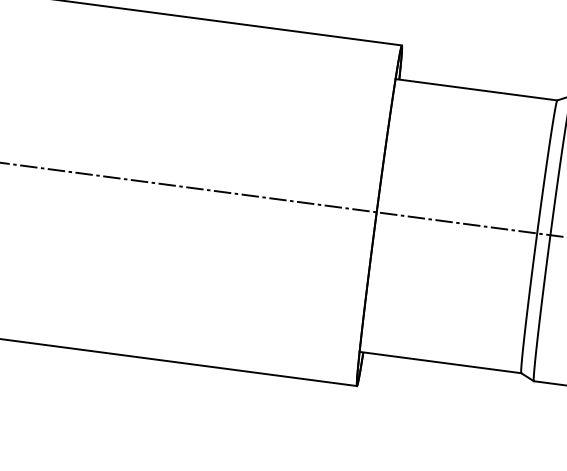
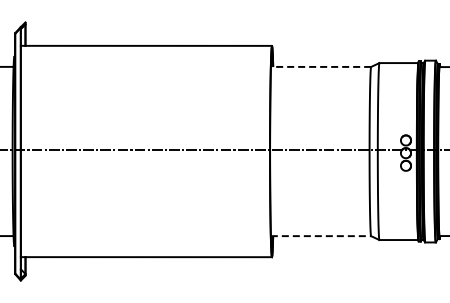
line: (475, 88) -> (320, 66), solid -> dashed
line: (441, 363) -> (321, 236), solid -> dashed

